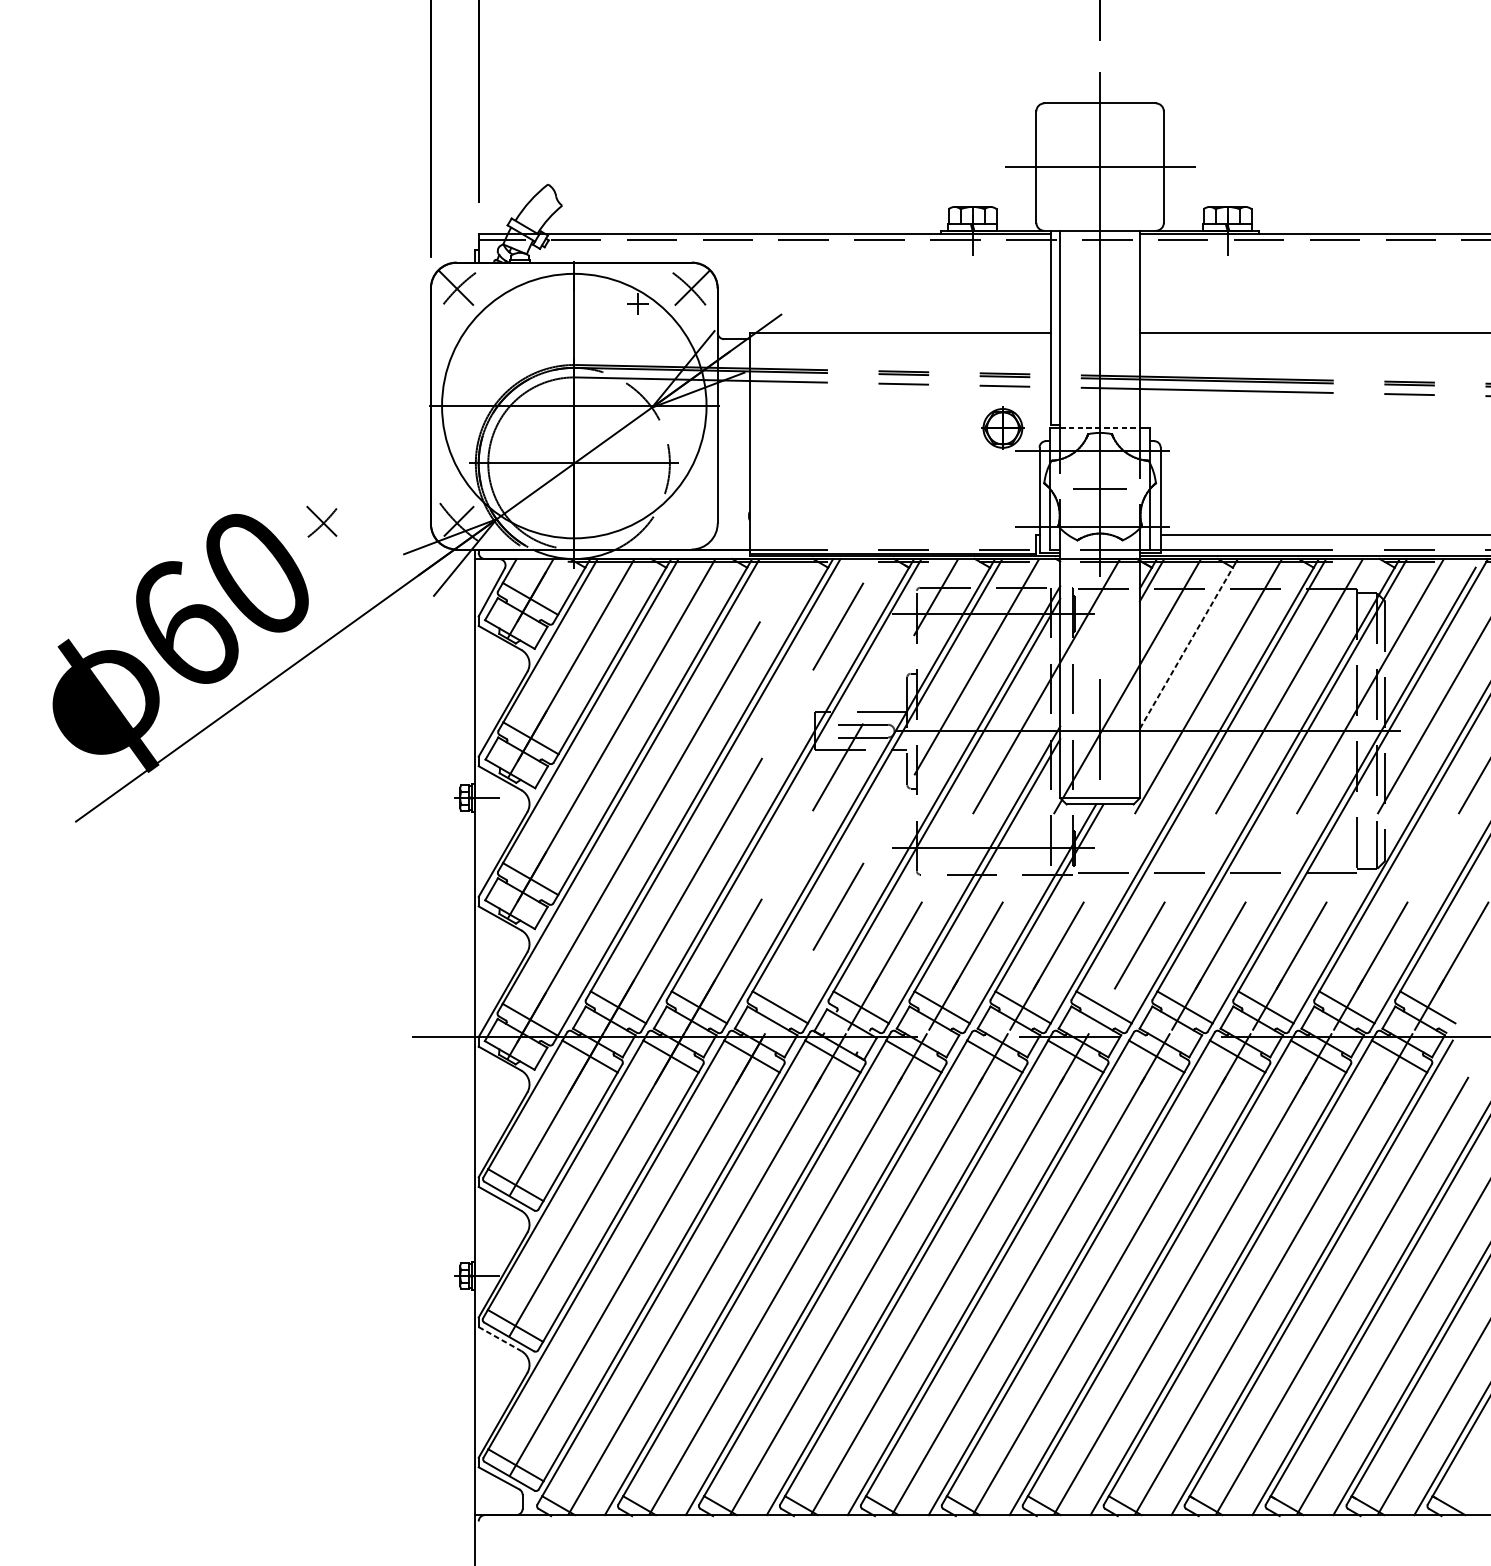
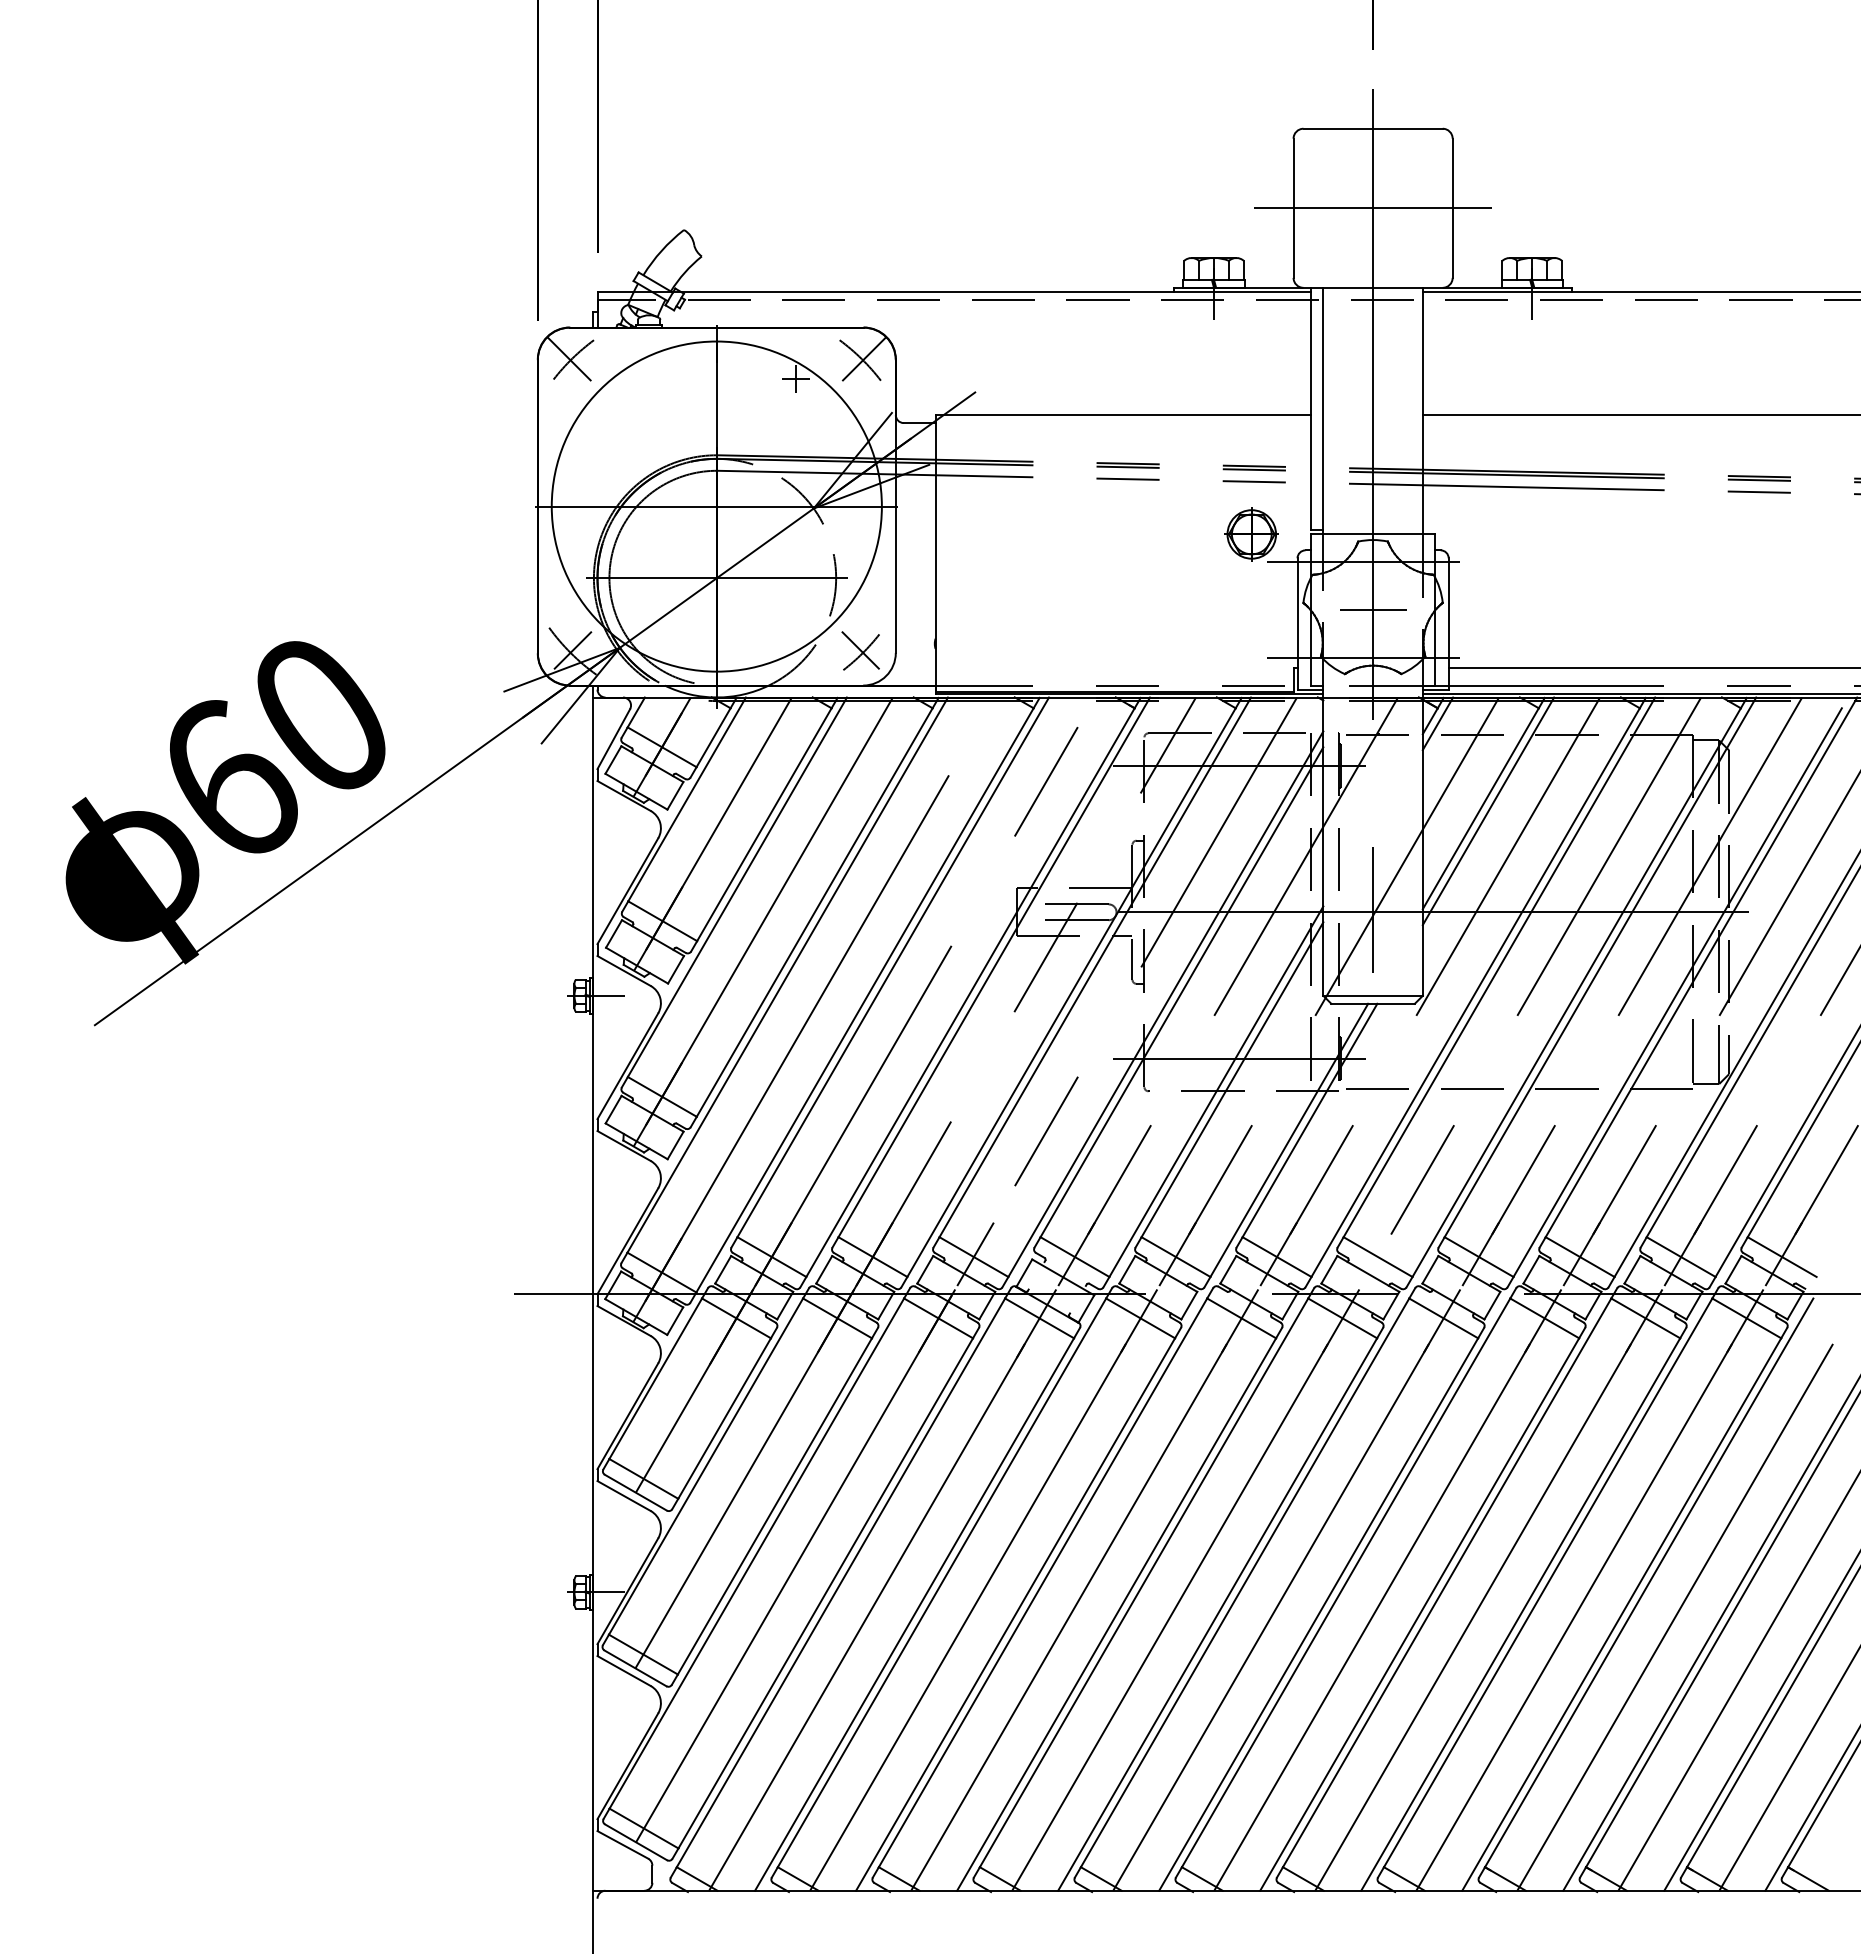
line: (1100, 428) -> (1373, 534), dashed -> solid
part: (321, 521) -> (860, 650), moved
line: (1186, 647) -> (1481, 808), dashed -> solid
line: (1192, 650) -> (1488, 811), added
line: (781, 1005) -> (975, 1254), added
line: (500, 1339) -> (624, 1671), dashed -> solid

